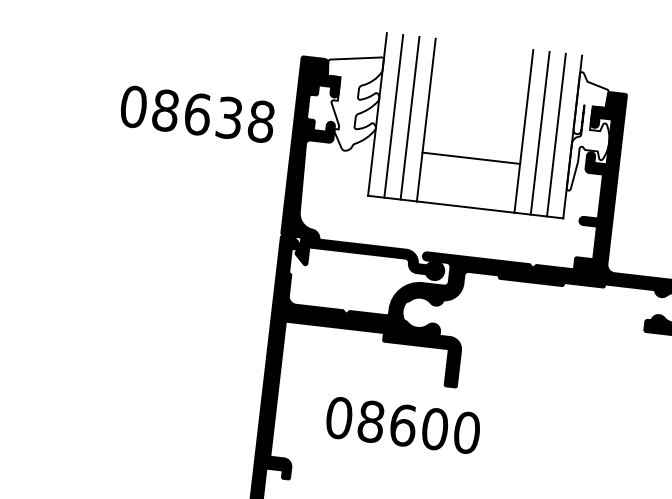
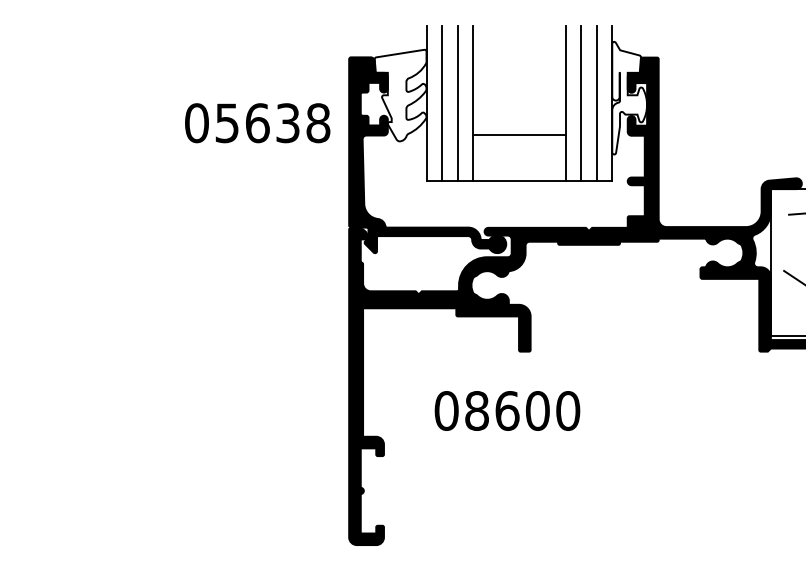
text: (165, 110) -> (227, 123), 08638 -> 05638
text: (403, 424) -> (507, 410), moved

